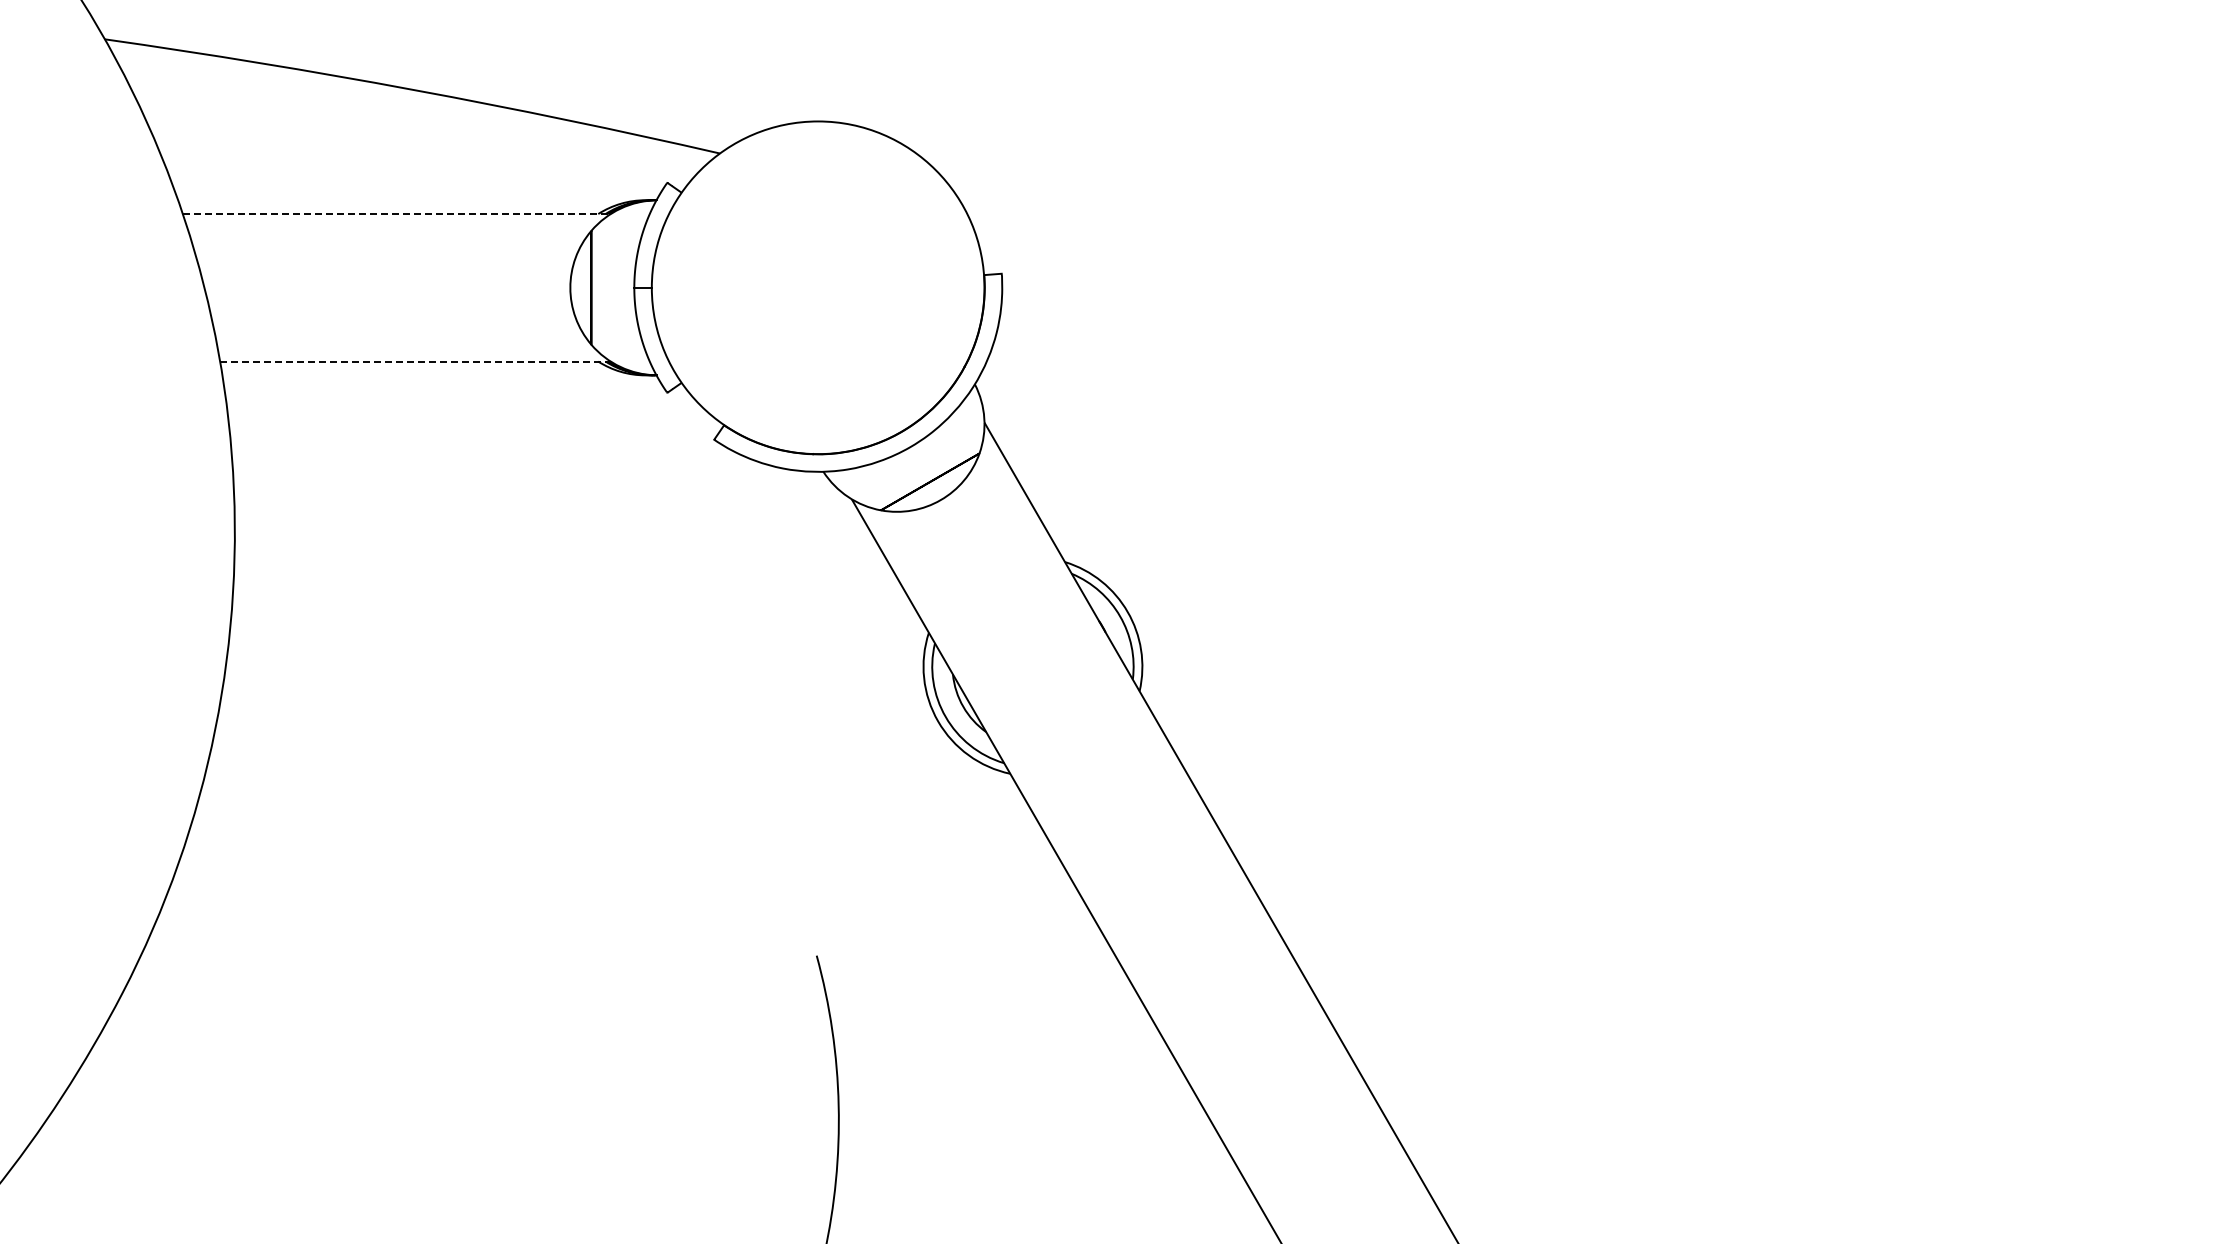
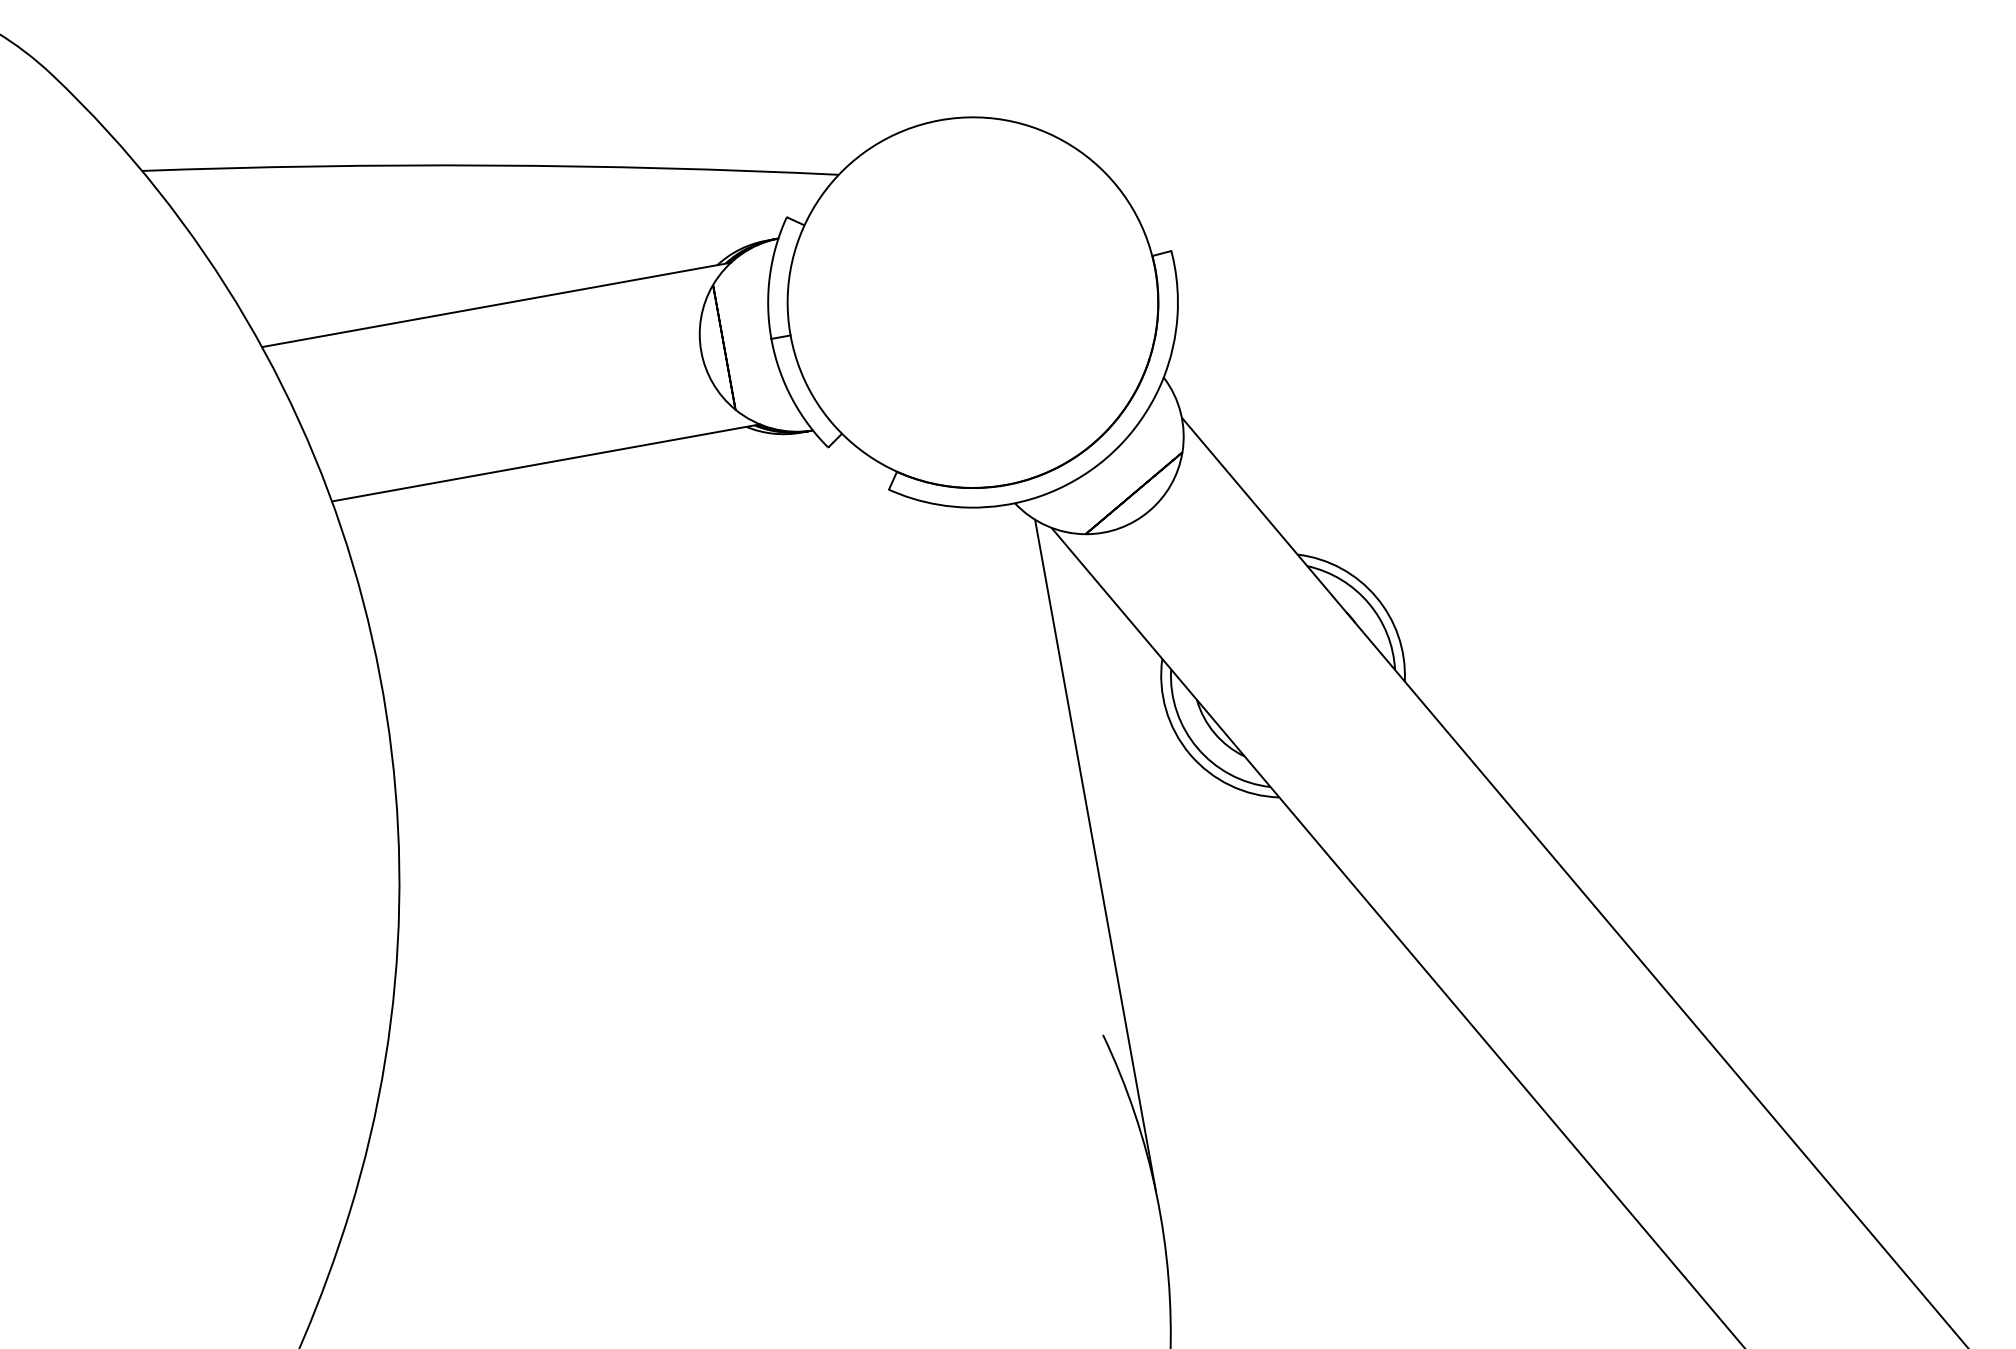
line: (396, 214) -> (496, 305), dashed -> solid
line: (415, 361) -> (546, 462), dashed -> solid
line: (838, 795) -> (1095, 855), added

